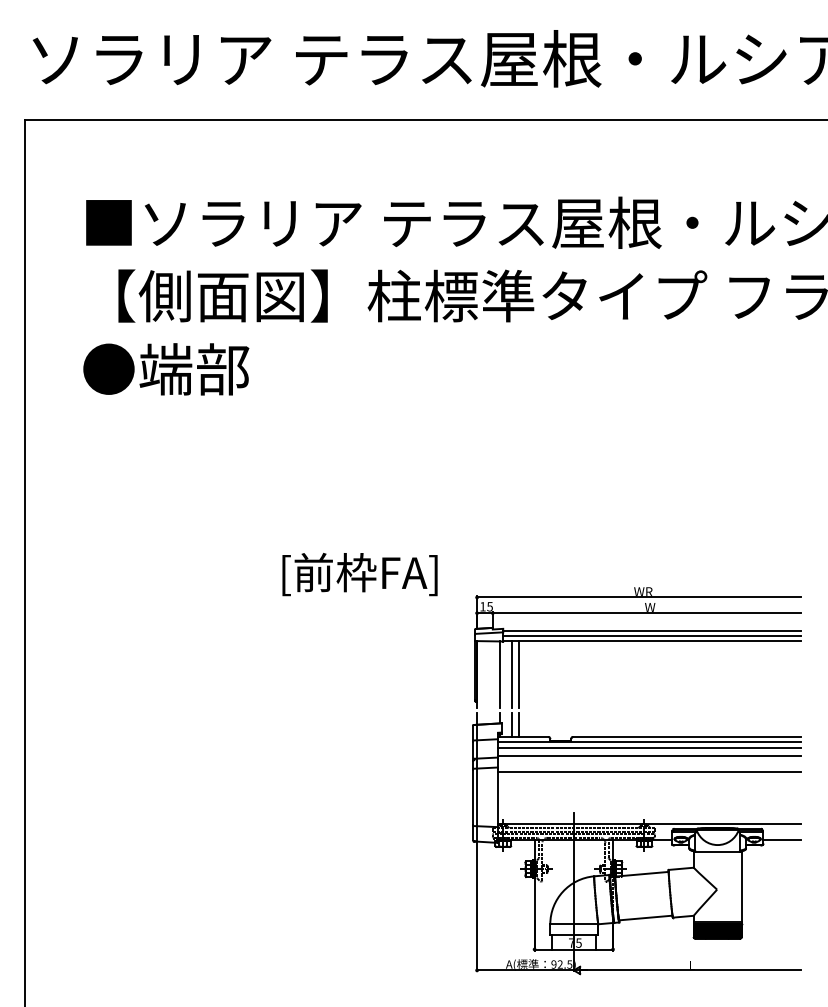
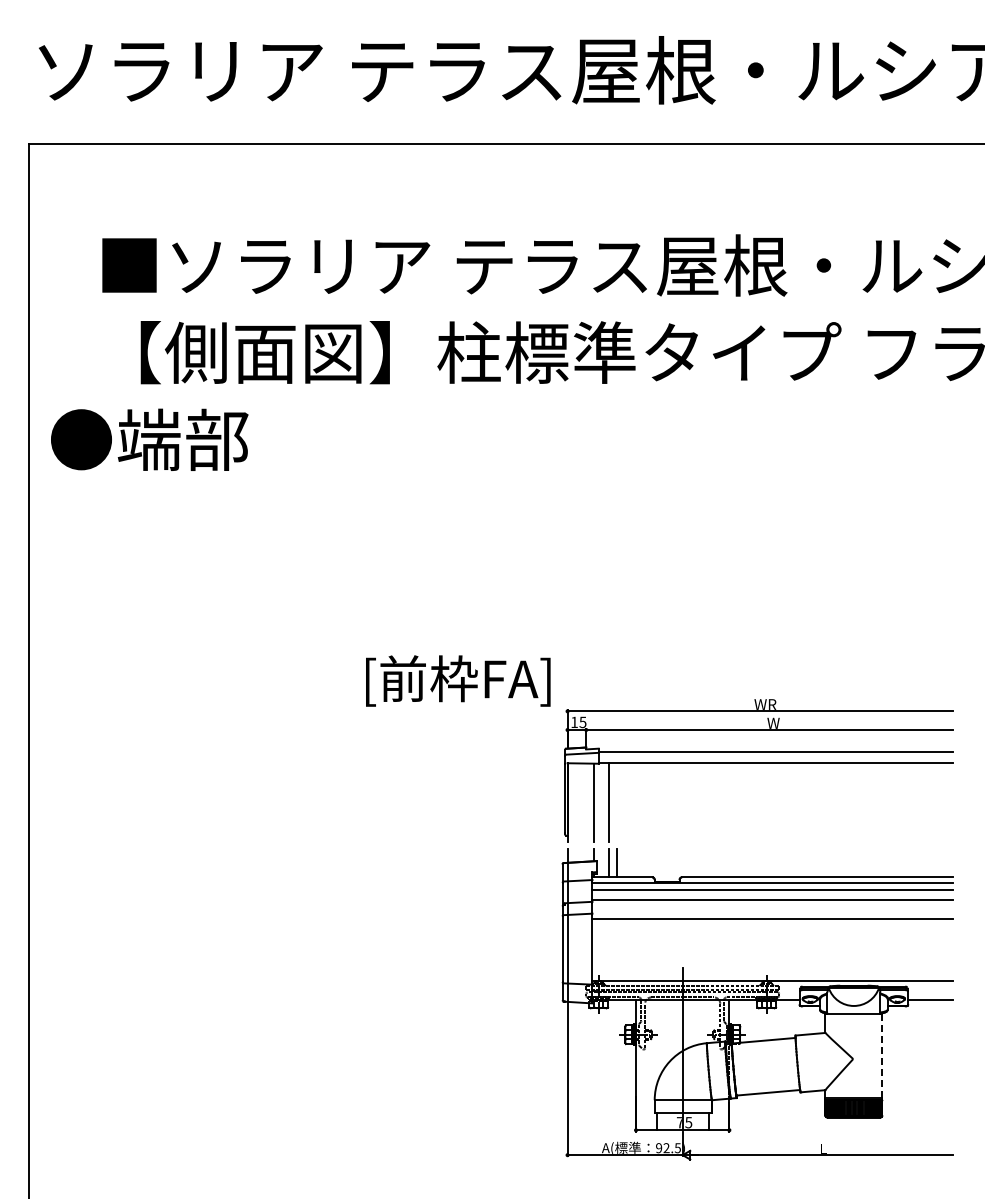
text: (166, 369) -> (149, 439), moved
text: (360, 574) -> (458, 680), moved
line: (651, 635) -> (775, 756), removed
line: (519, 674) -> (617, 802), removed
line: (741, 886) -> (882, 1055), solid -> dashed

